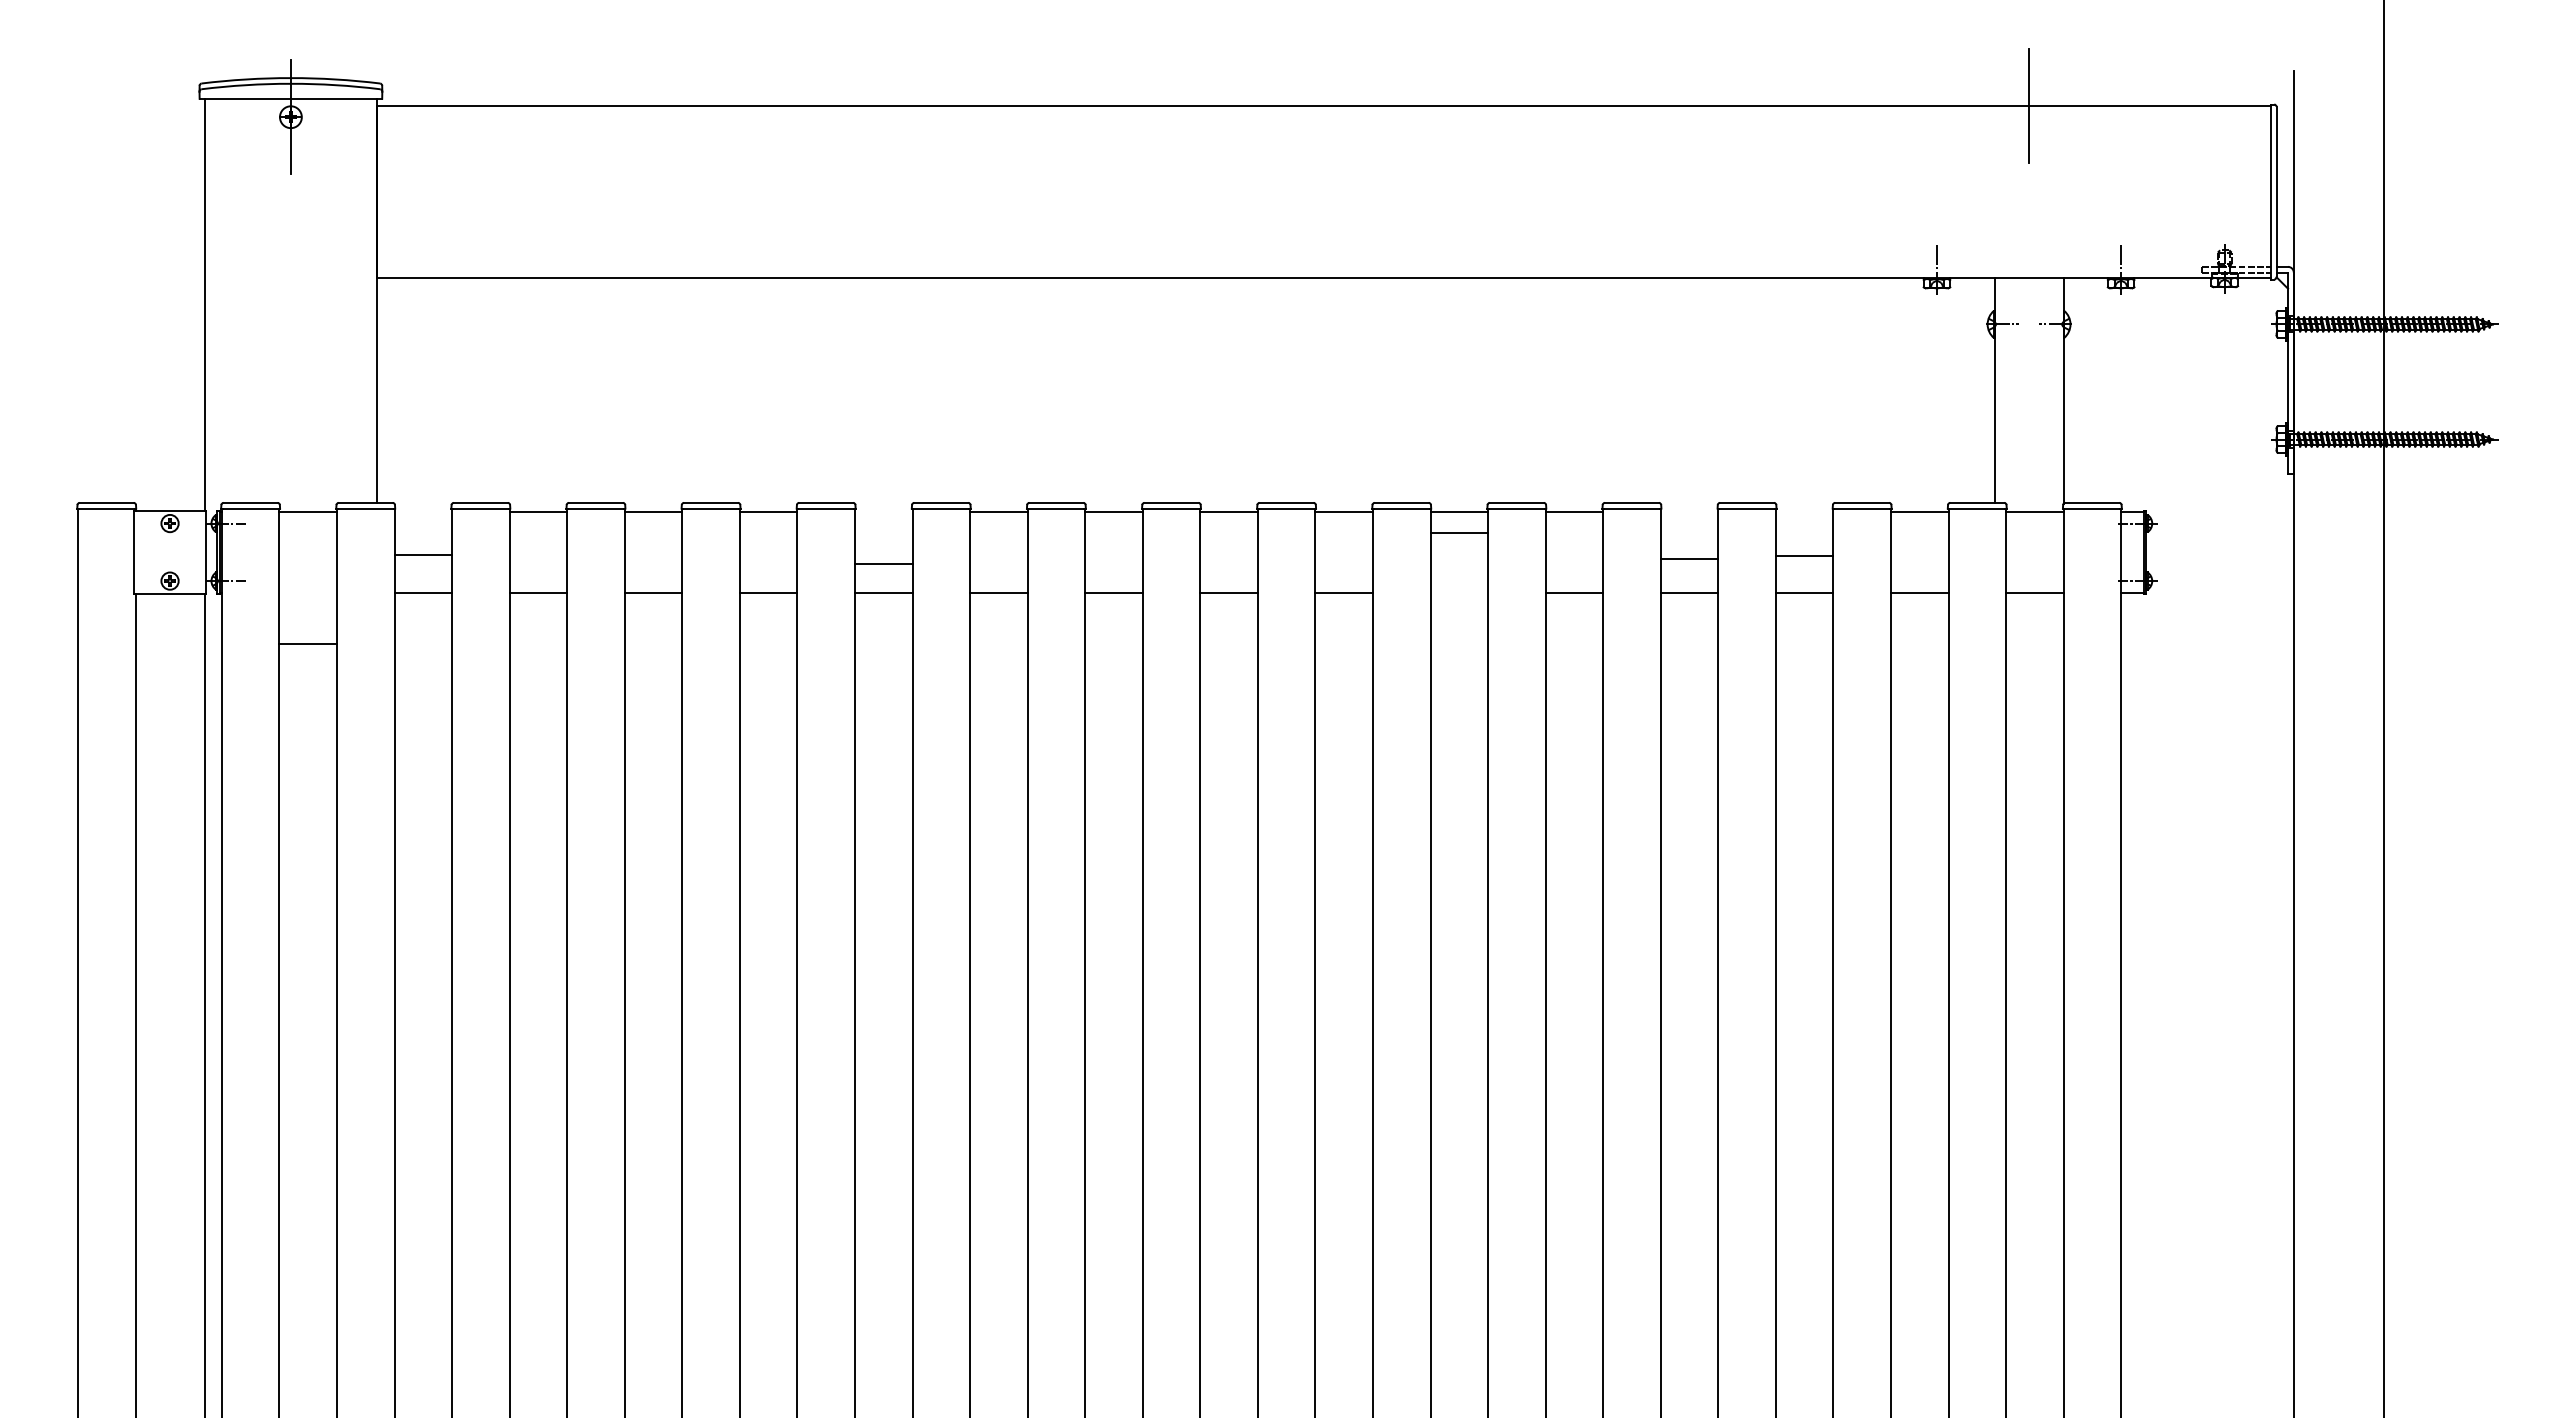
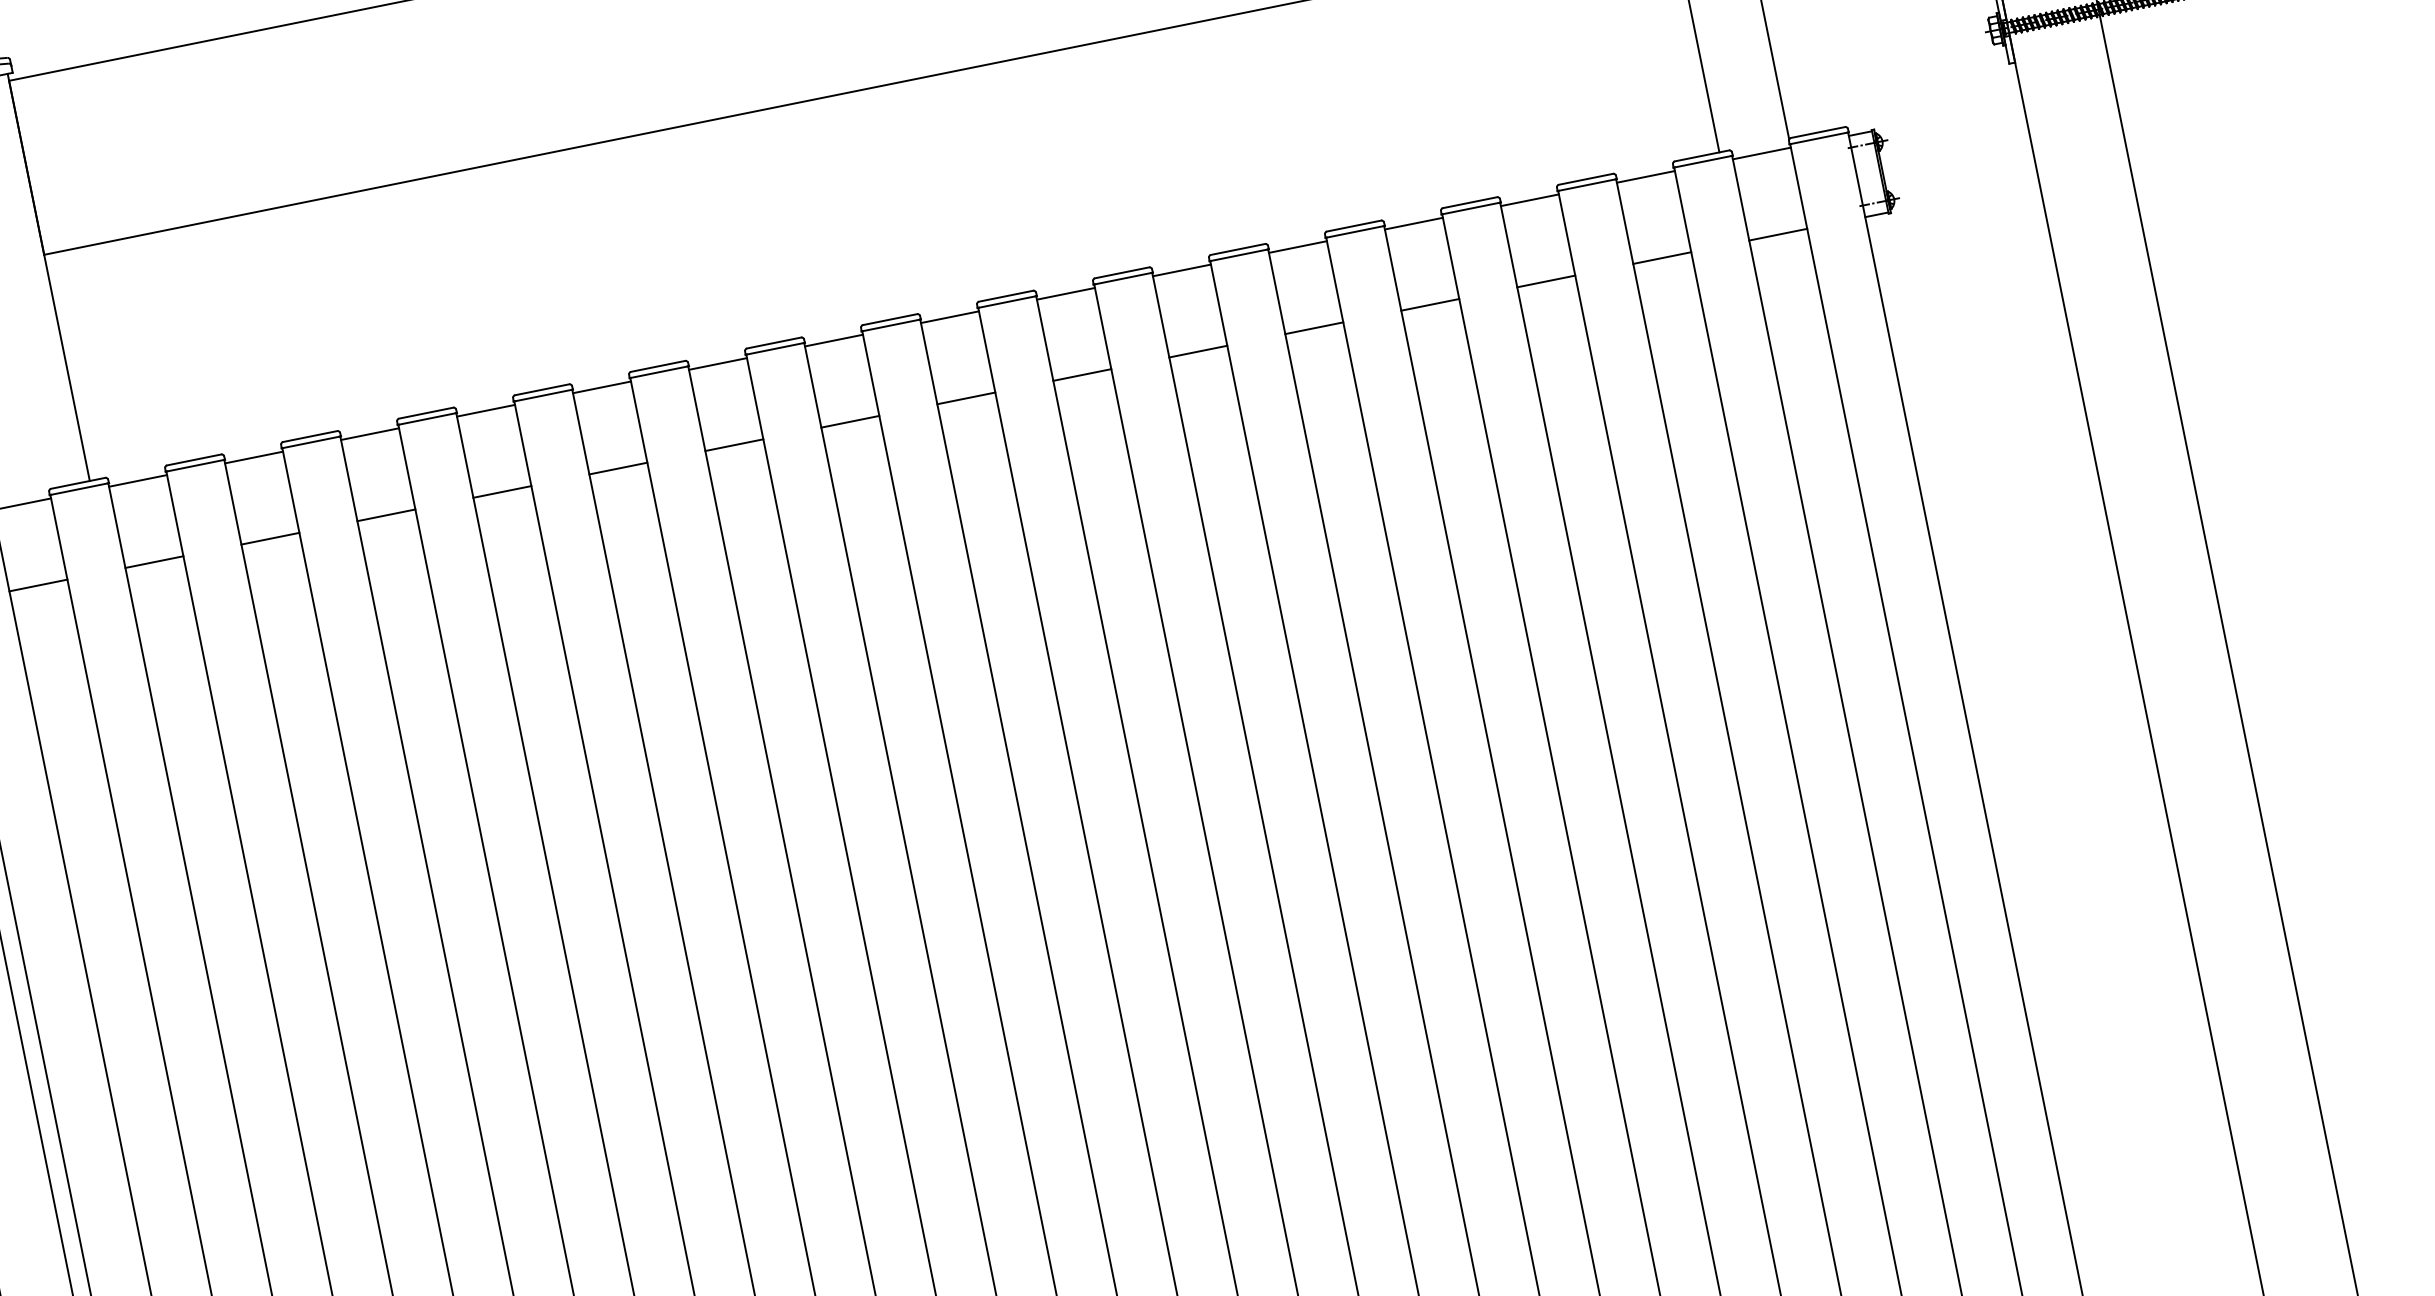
line: (1459, 532) -> (1198, 351), moved
line: (423, 555) -> (138, 481), moved
line: (1804, 556) -> (1529, 200), moved
line: (1689, 559) -> (1414, 224), moved
line: (883, 564) -> (601, 387), moved
line: (307, 643) -> (37, 585), moved

